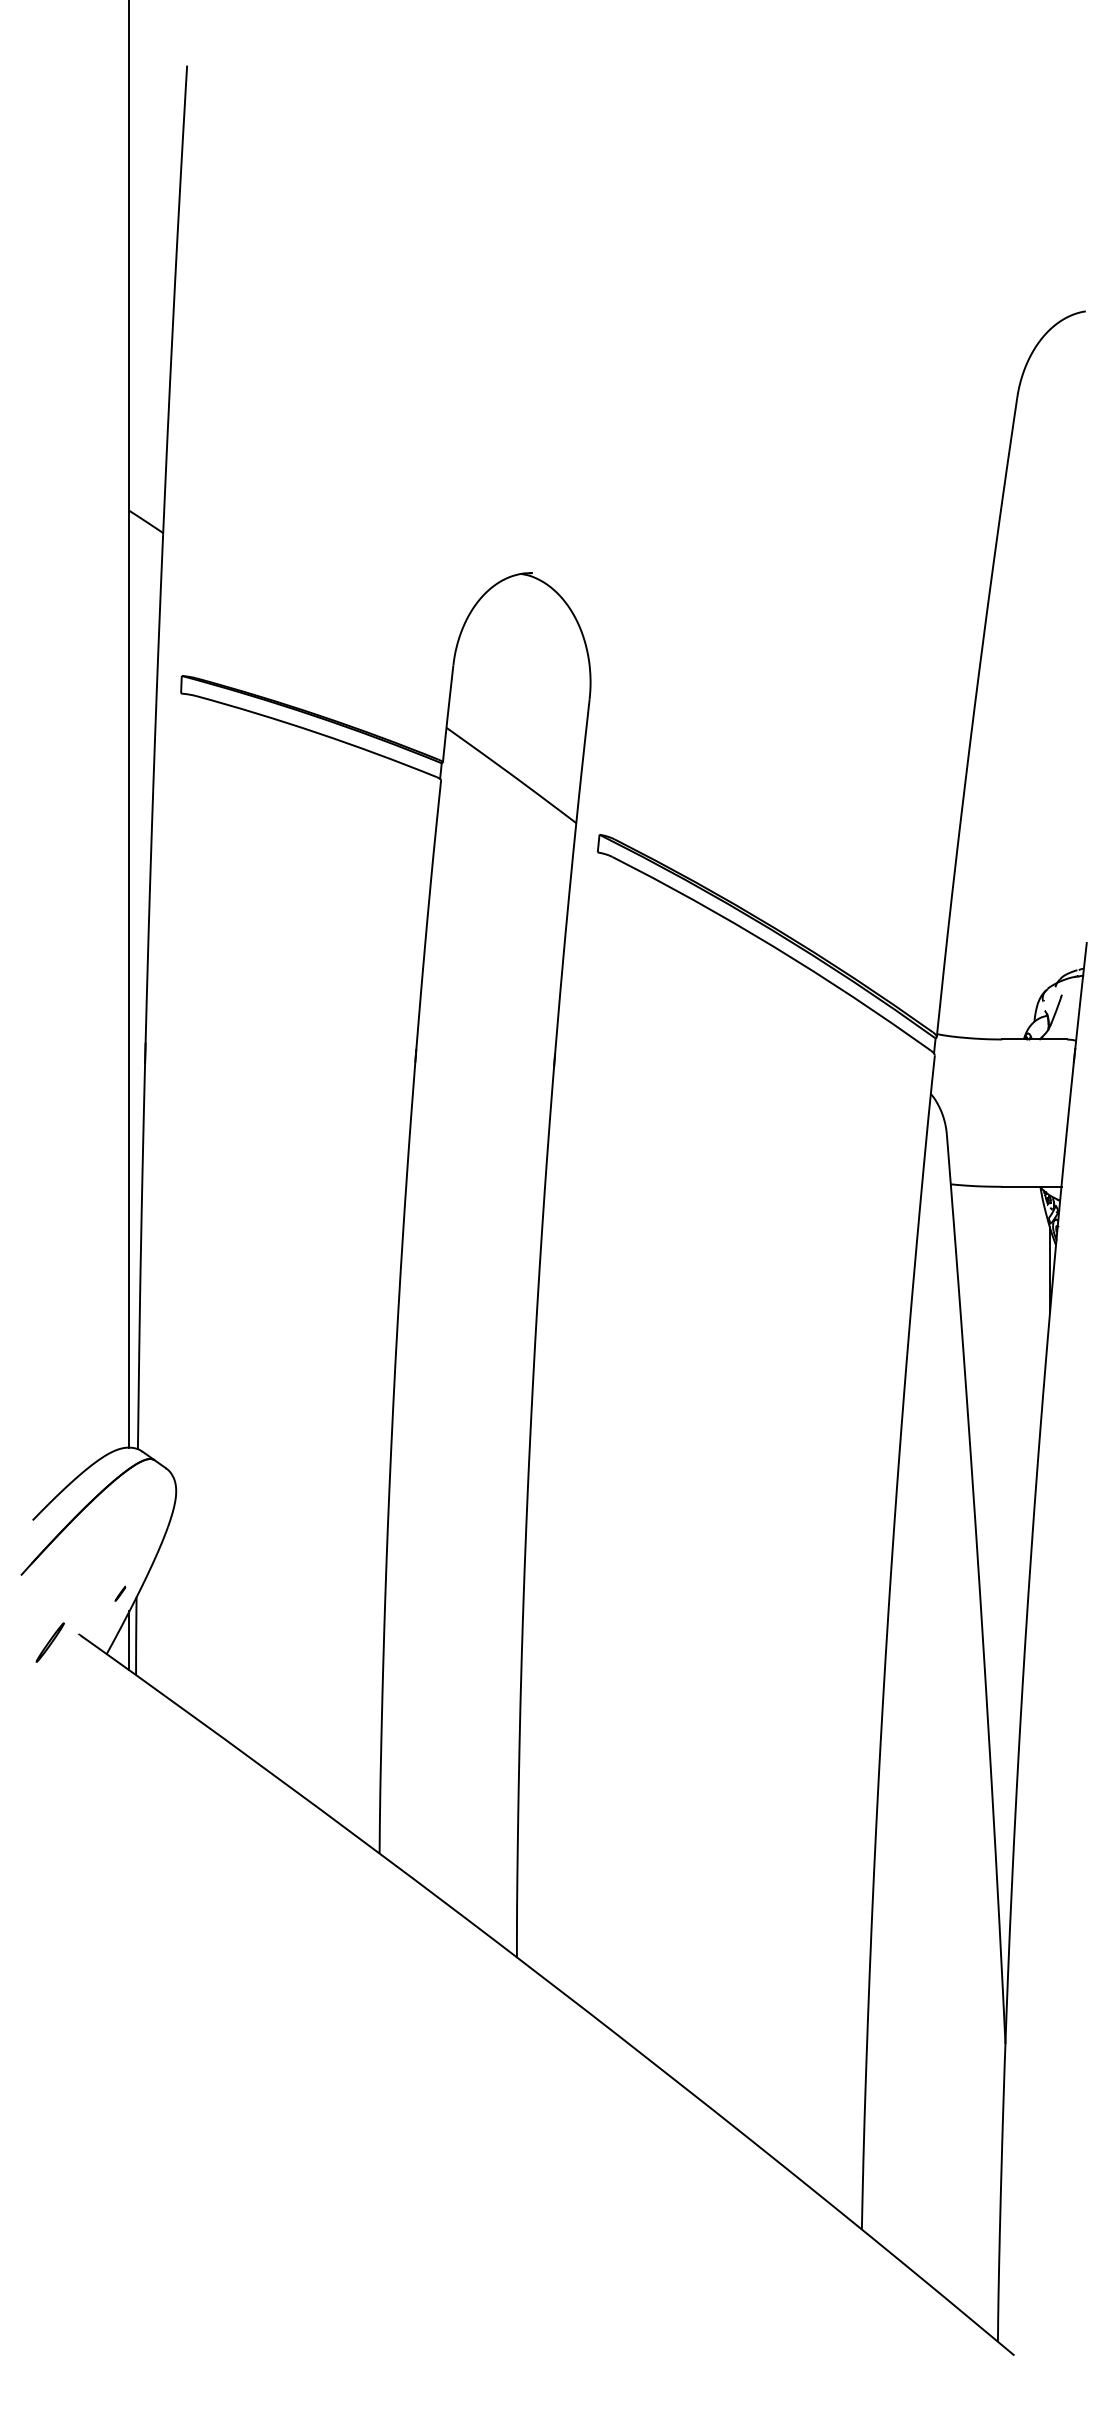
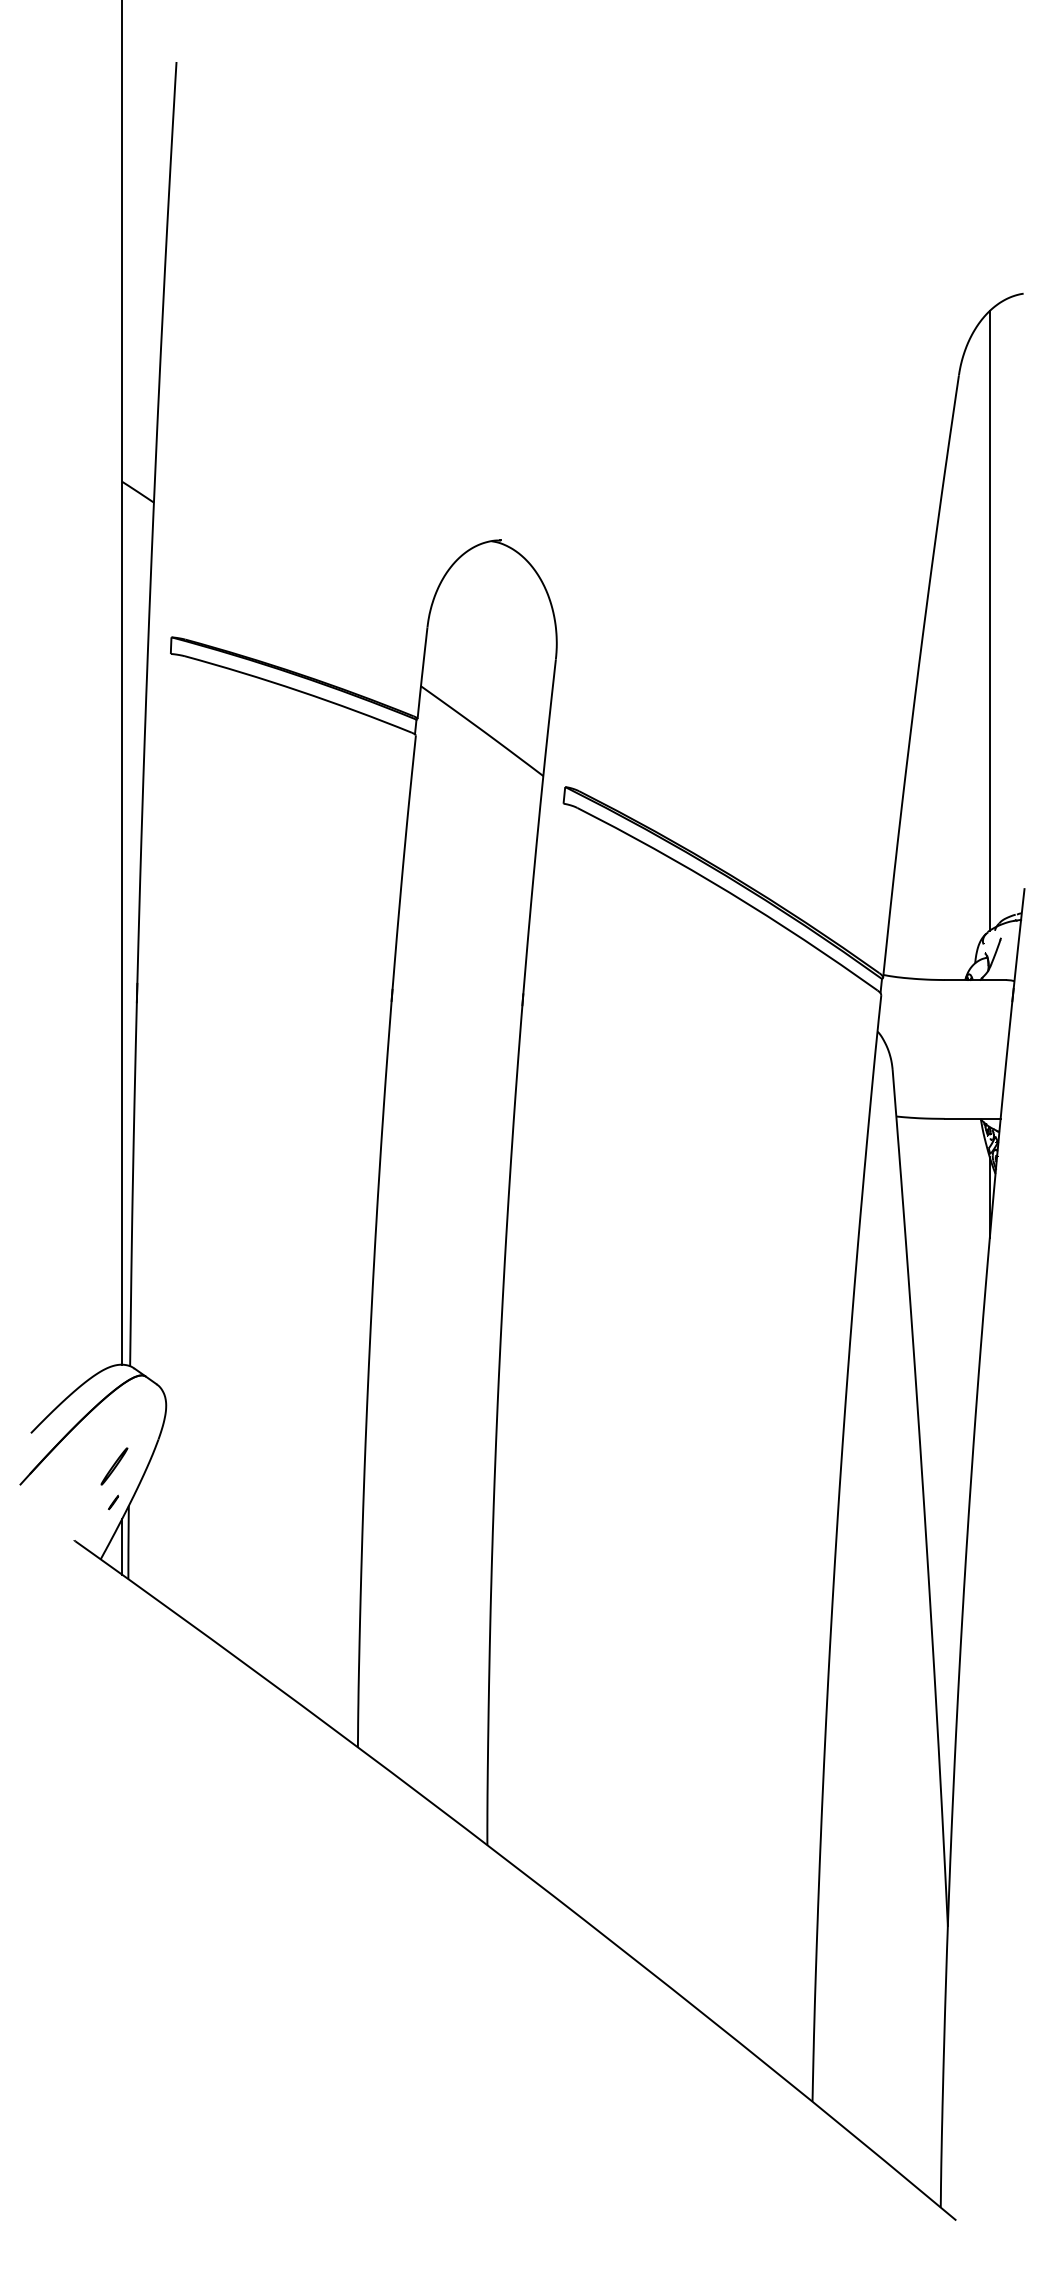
line: (1050, 658) -> (990, 620), added
part: (49, 1642) -> (113, 1466), moved

